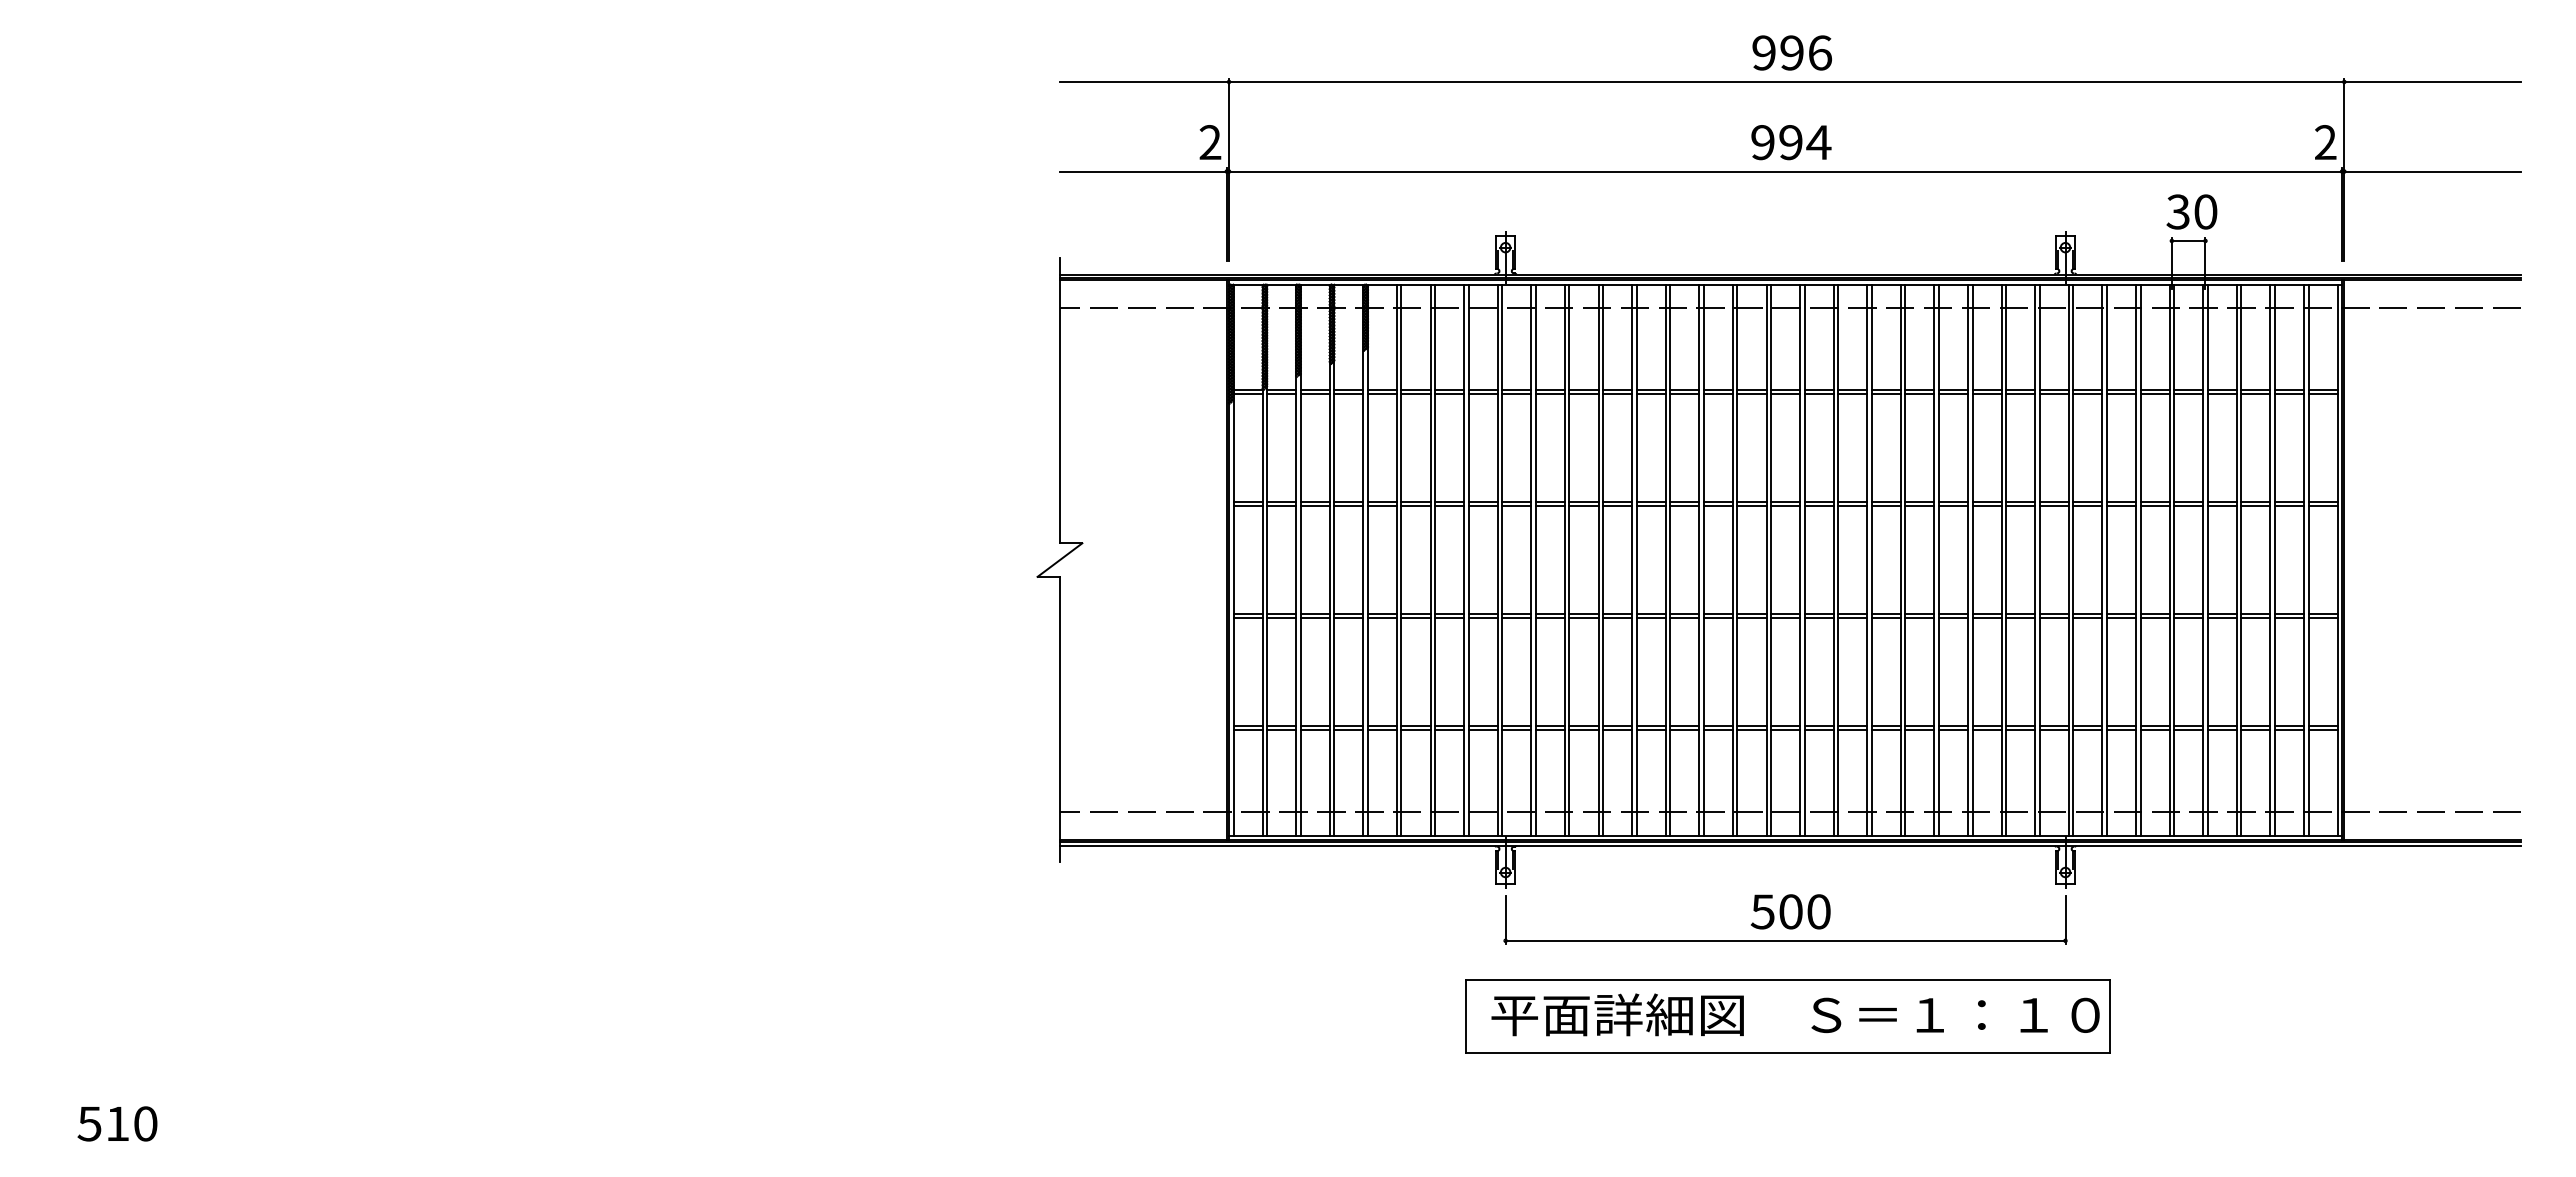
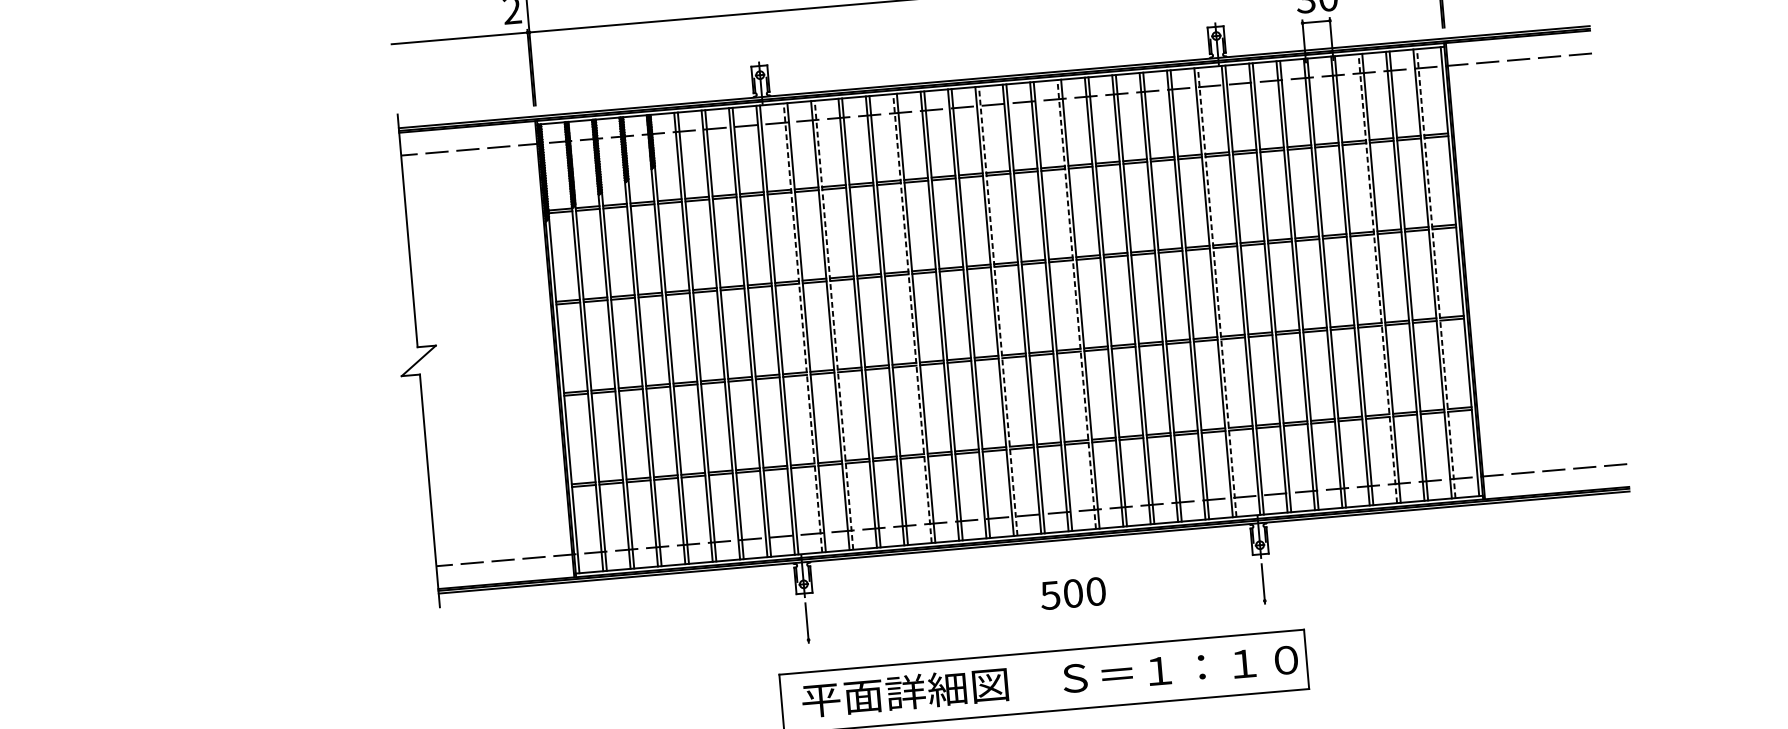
line: (1531, 559) -> (803, 327), solid -> dashed
line: (1569, 559) -> (833, 324), solid -> dashed
line: (1665, 559) -> (912, 318), solid -> dashed
line: (1771, 559) -> (998, 310), solid -> dashed
line: (1867, 559) -> (1076, 303), solid -> dashed
line: (2039, 559) -> (1217, 291), solid -> dashed
line: (2236, 559) -> (1377, 278), solid -> dashed
line: (2308, 559) -> (1436, 273), solid -> dashed
text: (1790, 911) -> (1072, 593), moved
line: (1785, 940) -> (1036, 620), removed

